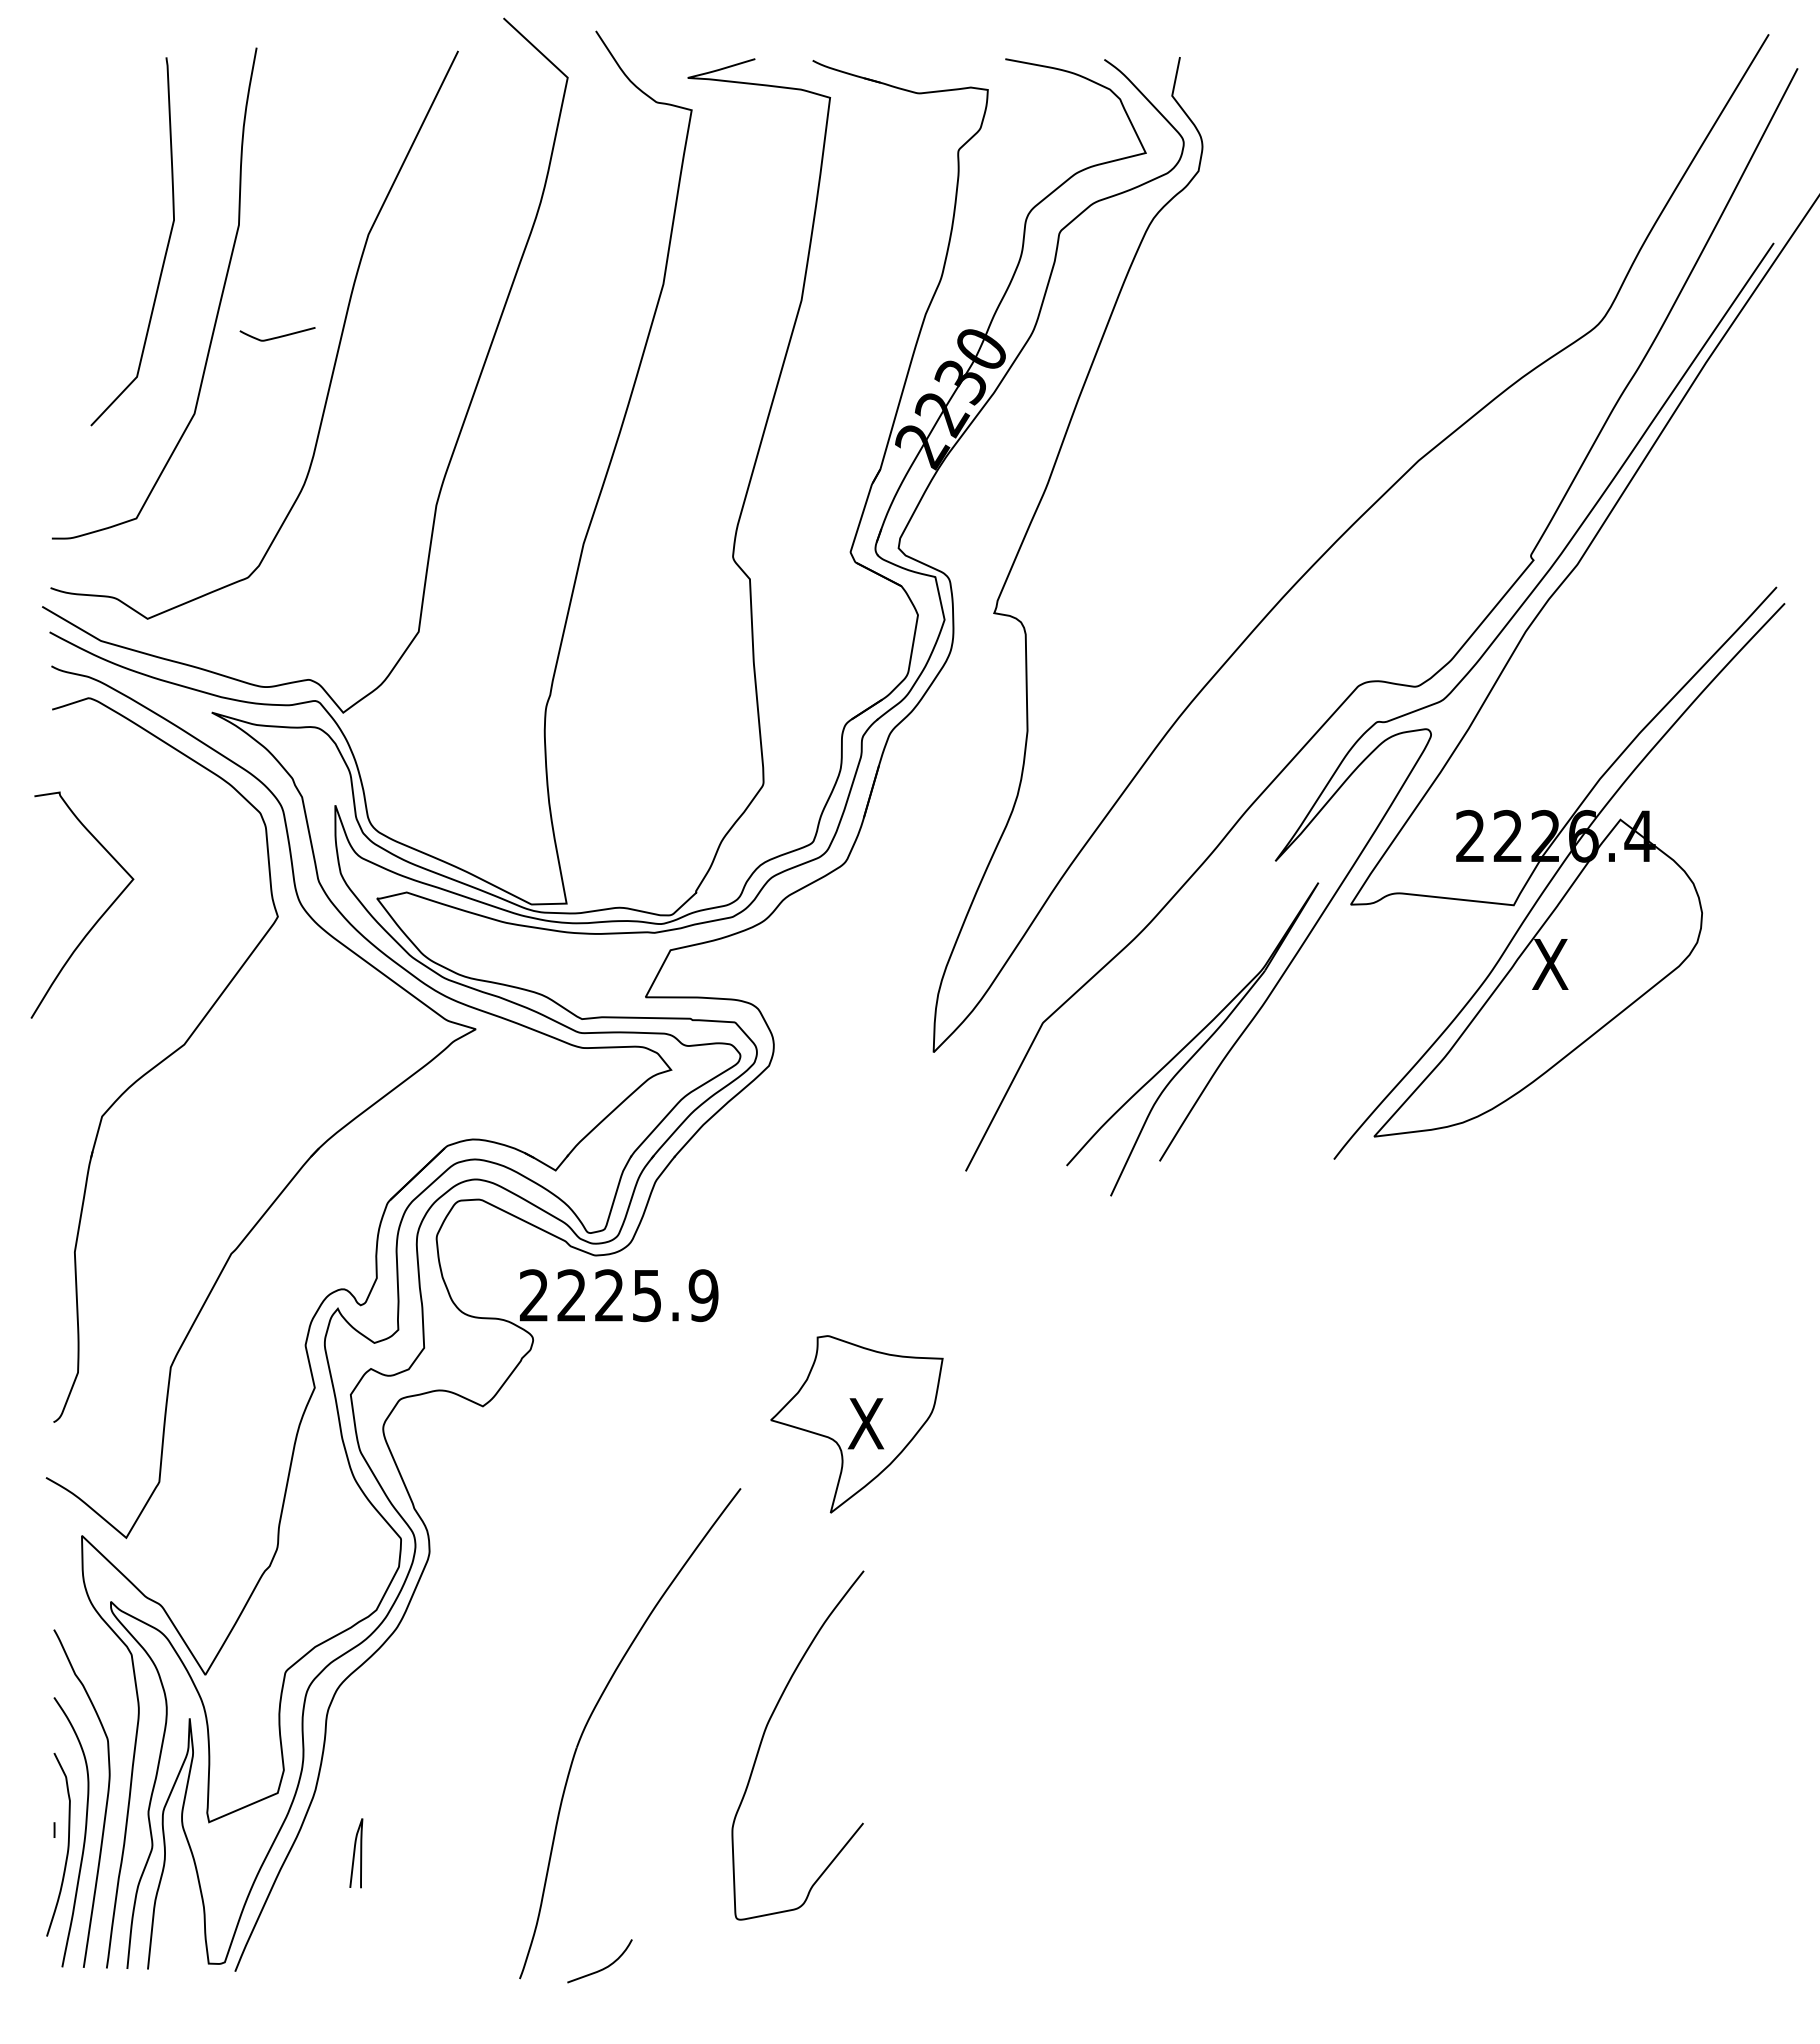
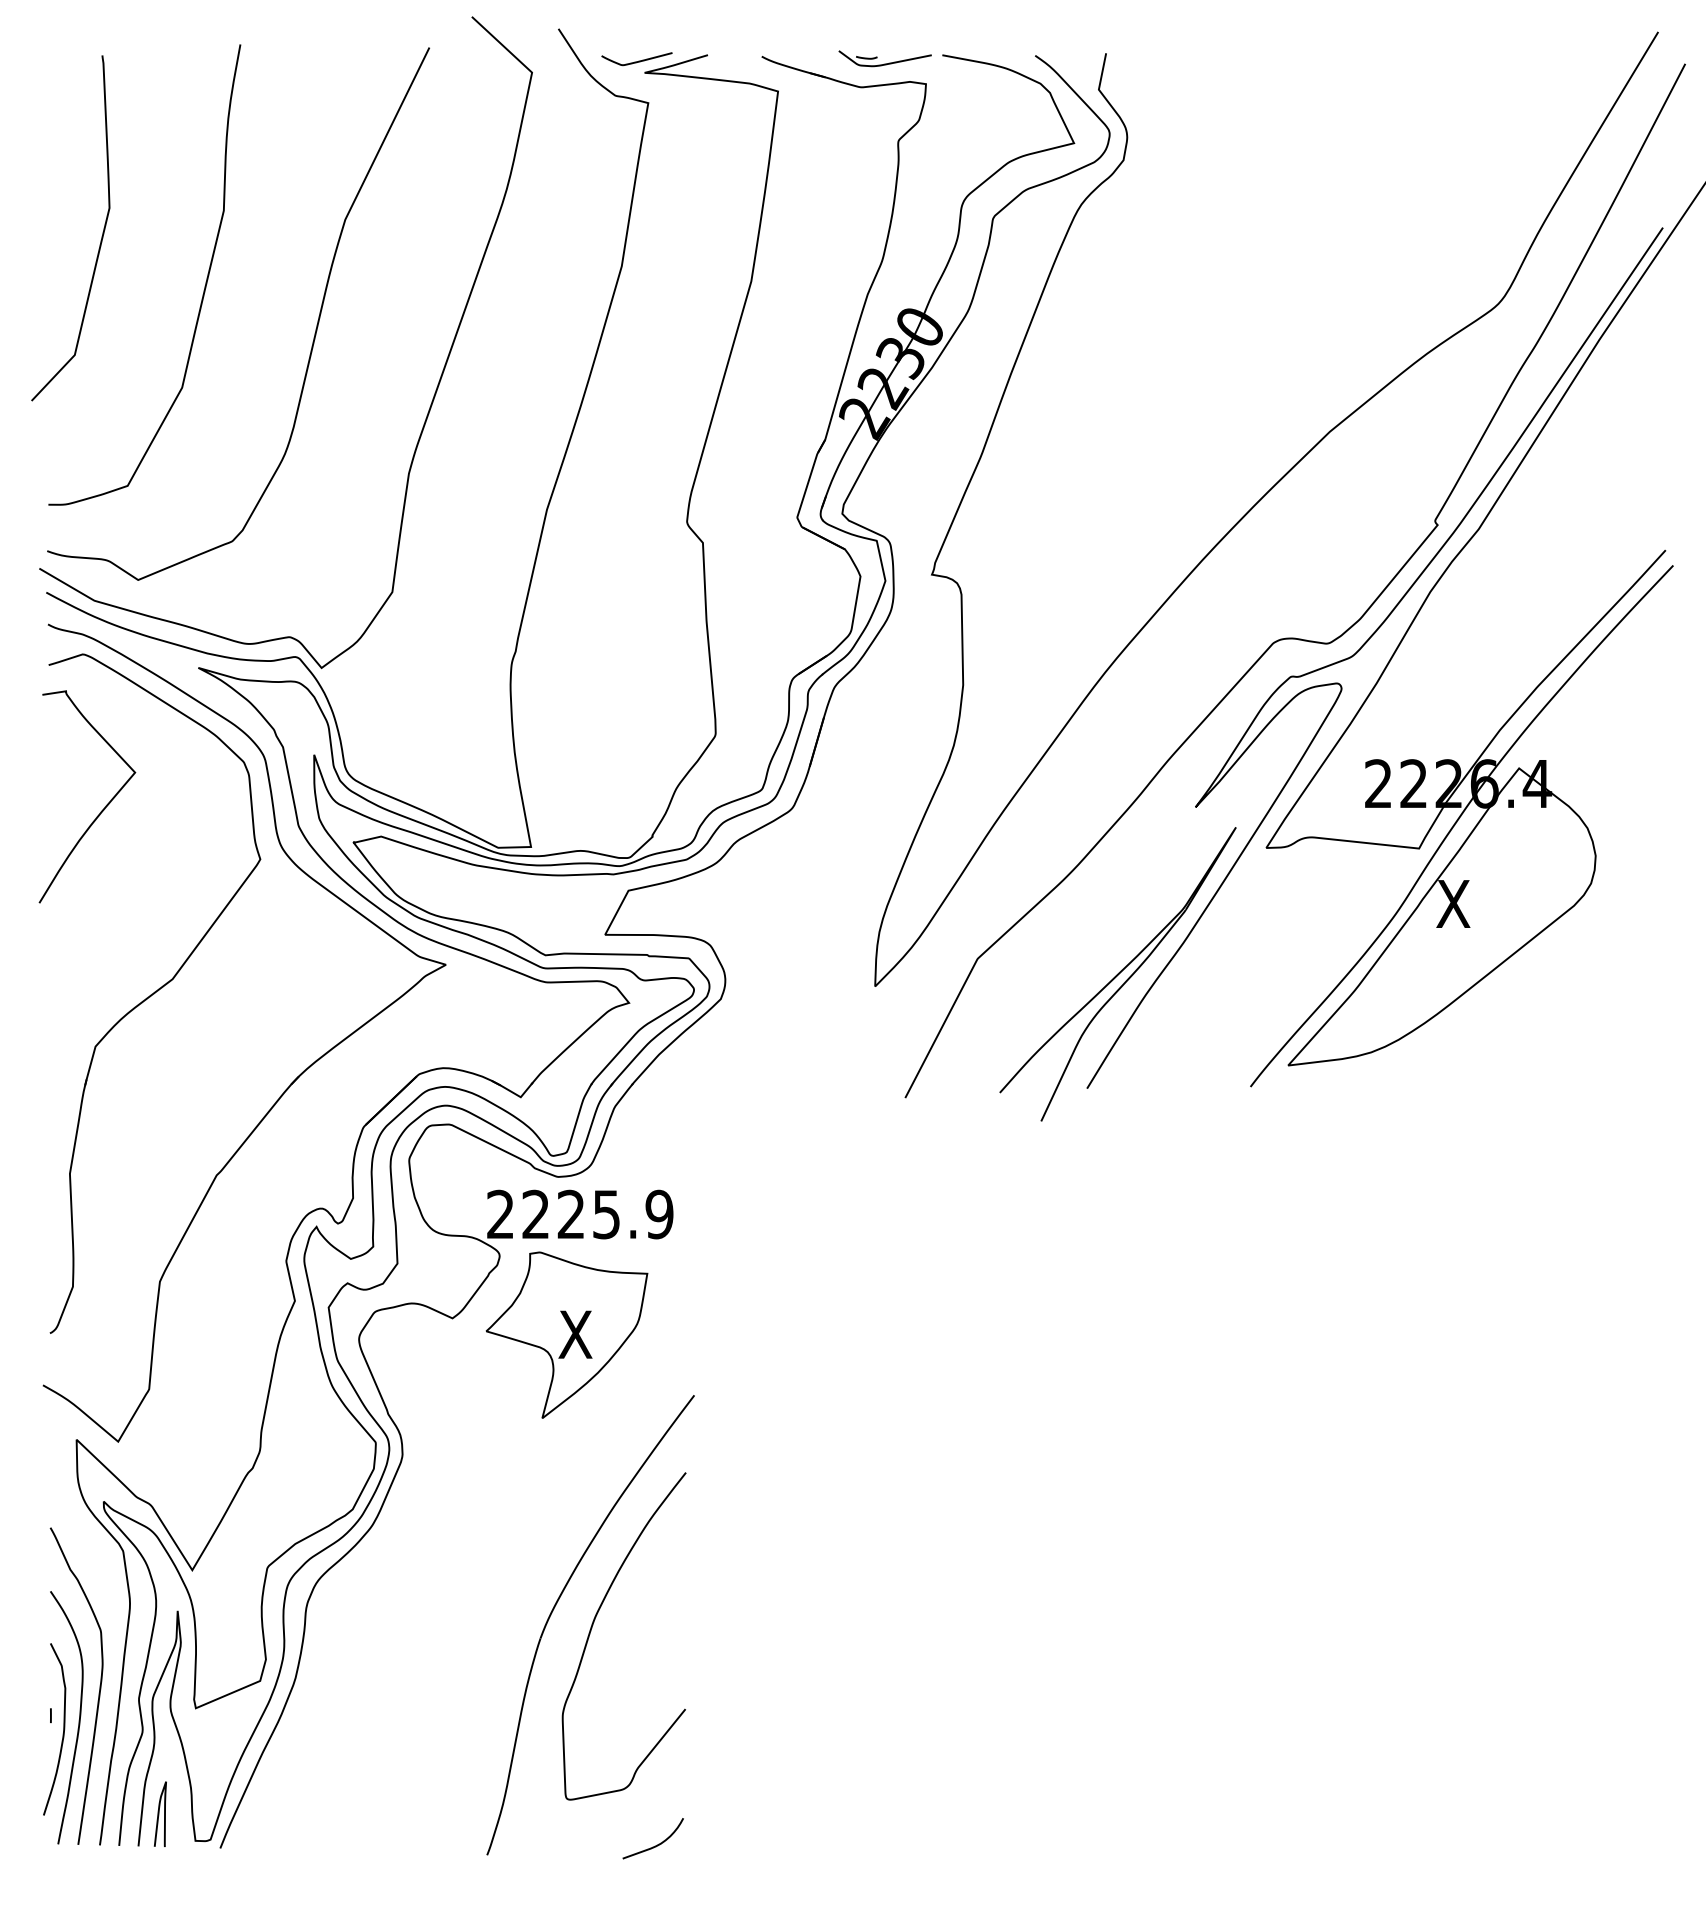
part: (944, 62) -> (885, 58), added
curve: (165, 250) -> (101, 236), moved
curve: (277, 336) -> (636, 61), moved
curve: (97, 919) -> (101, 810), moved
part: (856, 1424) -> (566, 1335), moved
curve: (764, 1735) -> (592, 1626), moved
curve: (355, 1852) -> (159, 1813), moved
curve: (602, 1968) -> (655, 1845), moved

